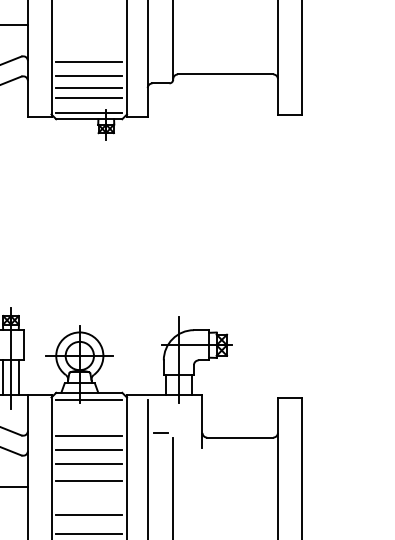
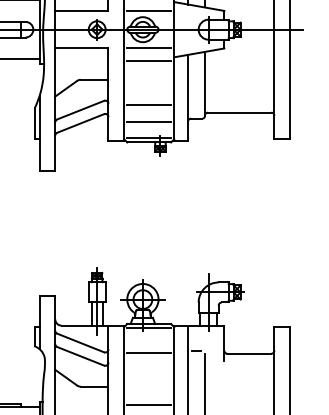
line: (89, 75) -> (149, 113), removed
line: (89, 98) -> (149, 128), removed
line: (89, 449) -> (149, 361), removed
line: (89, 464) -> (149, 371), removed
line: (89, 480) -> (149, 382), removed

